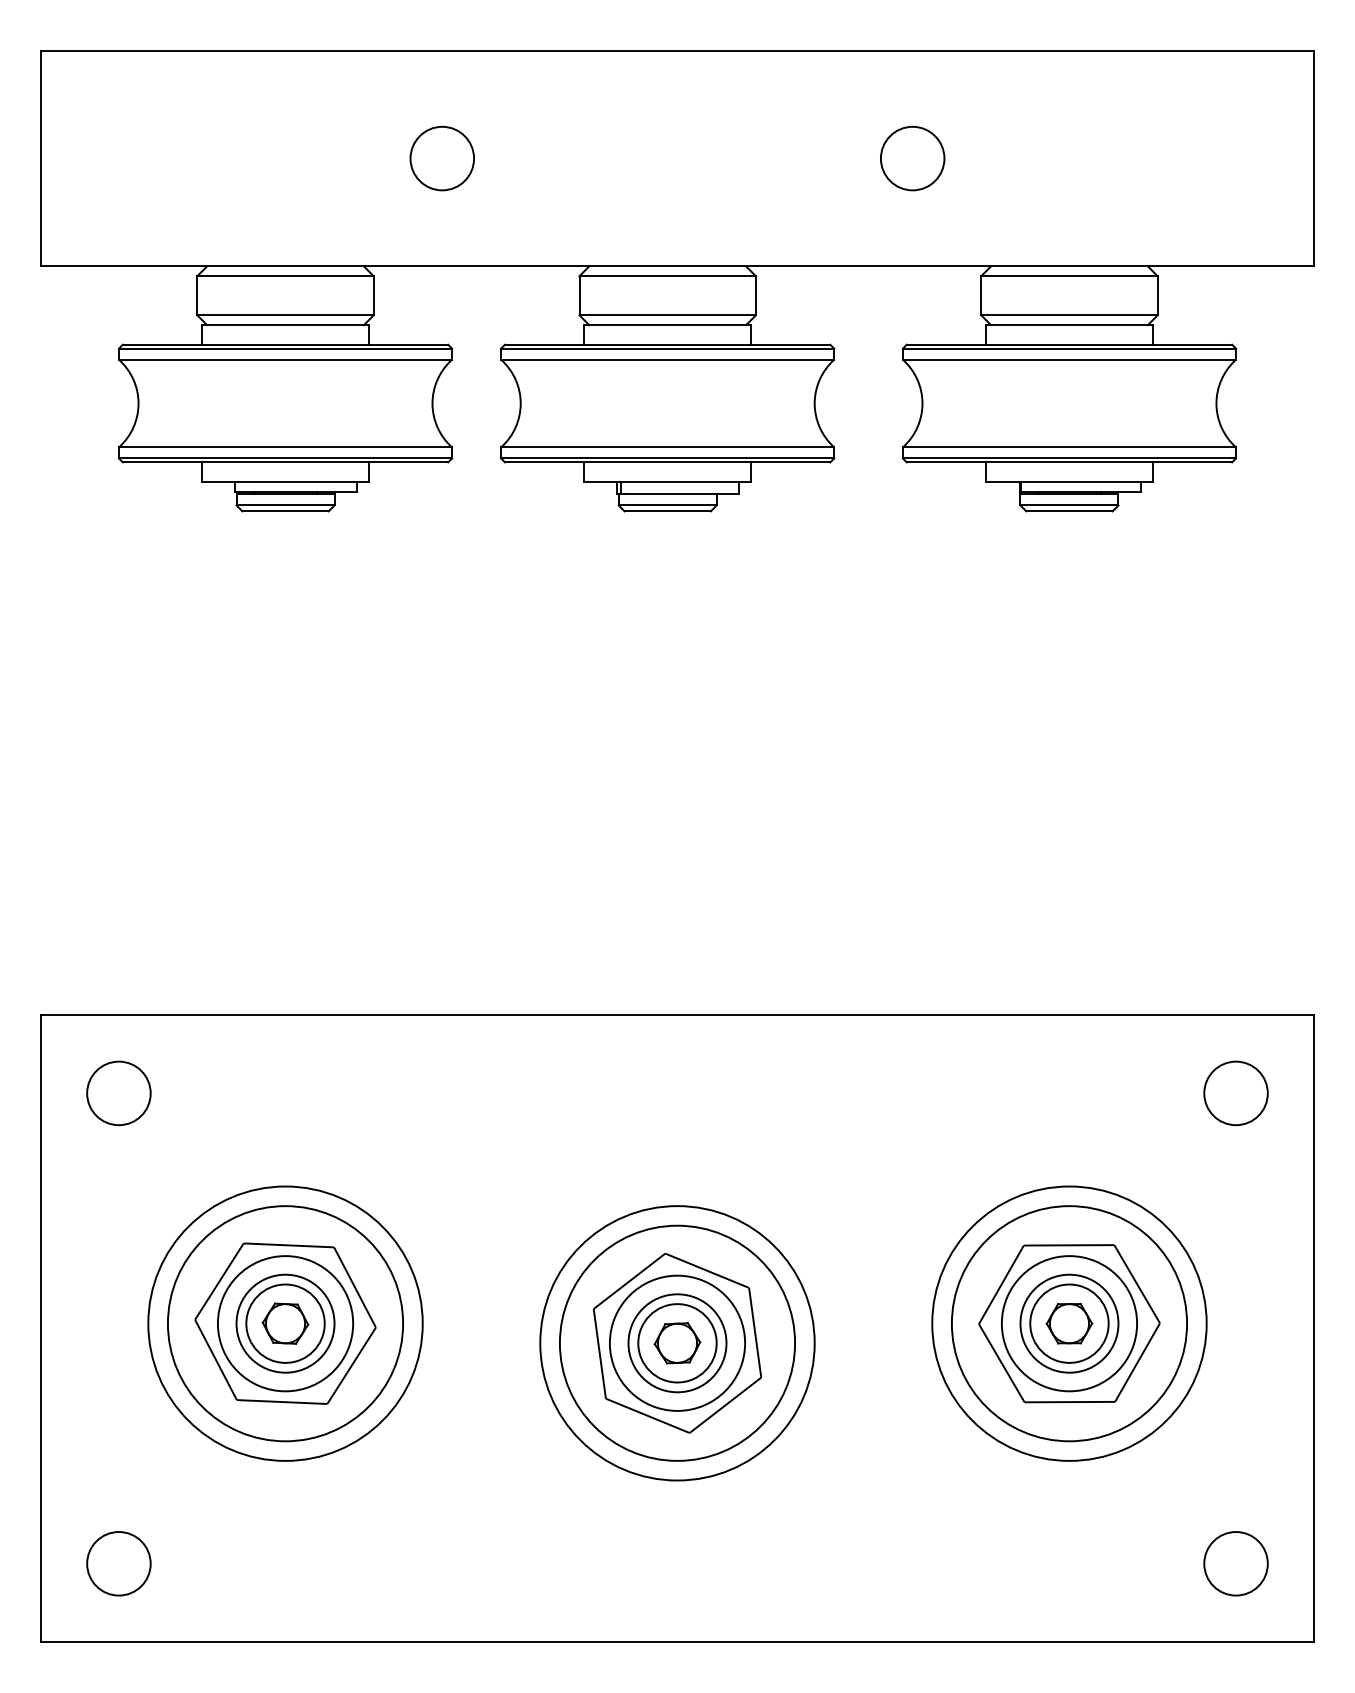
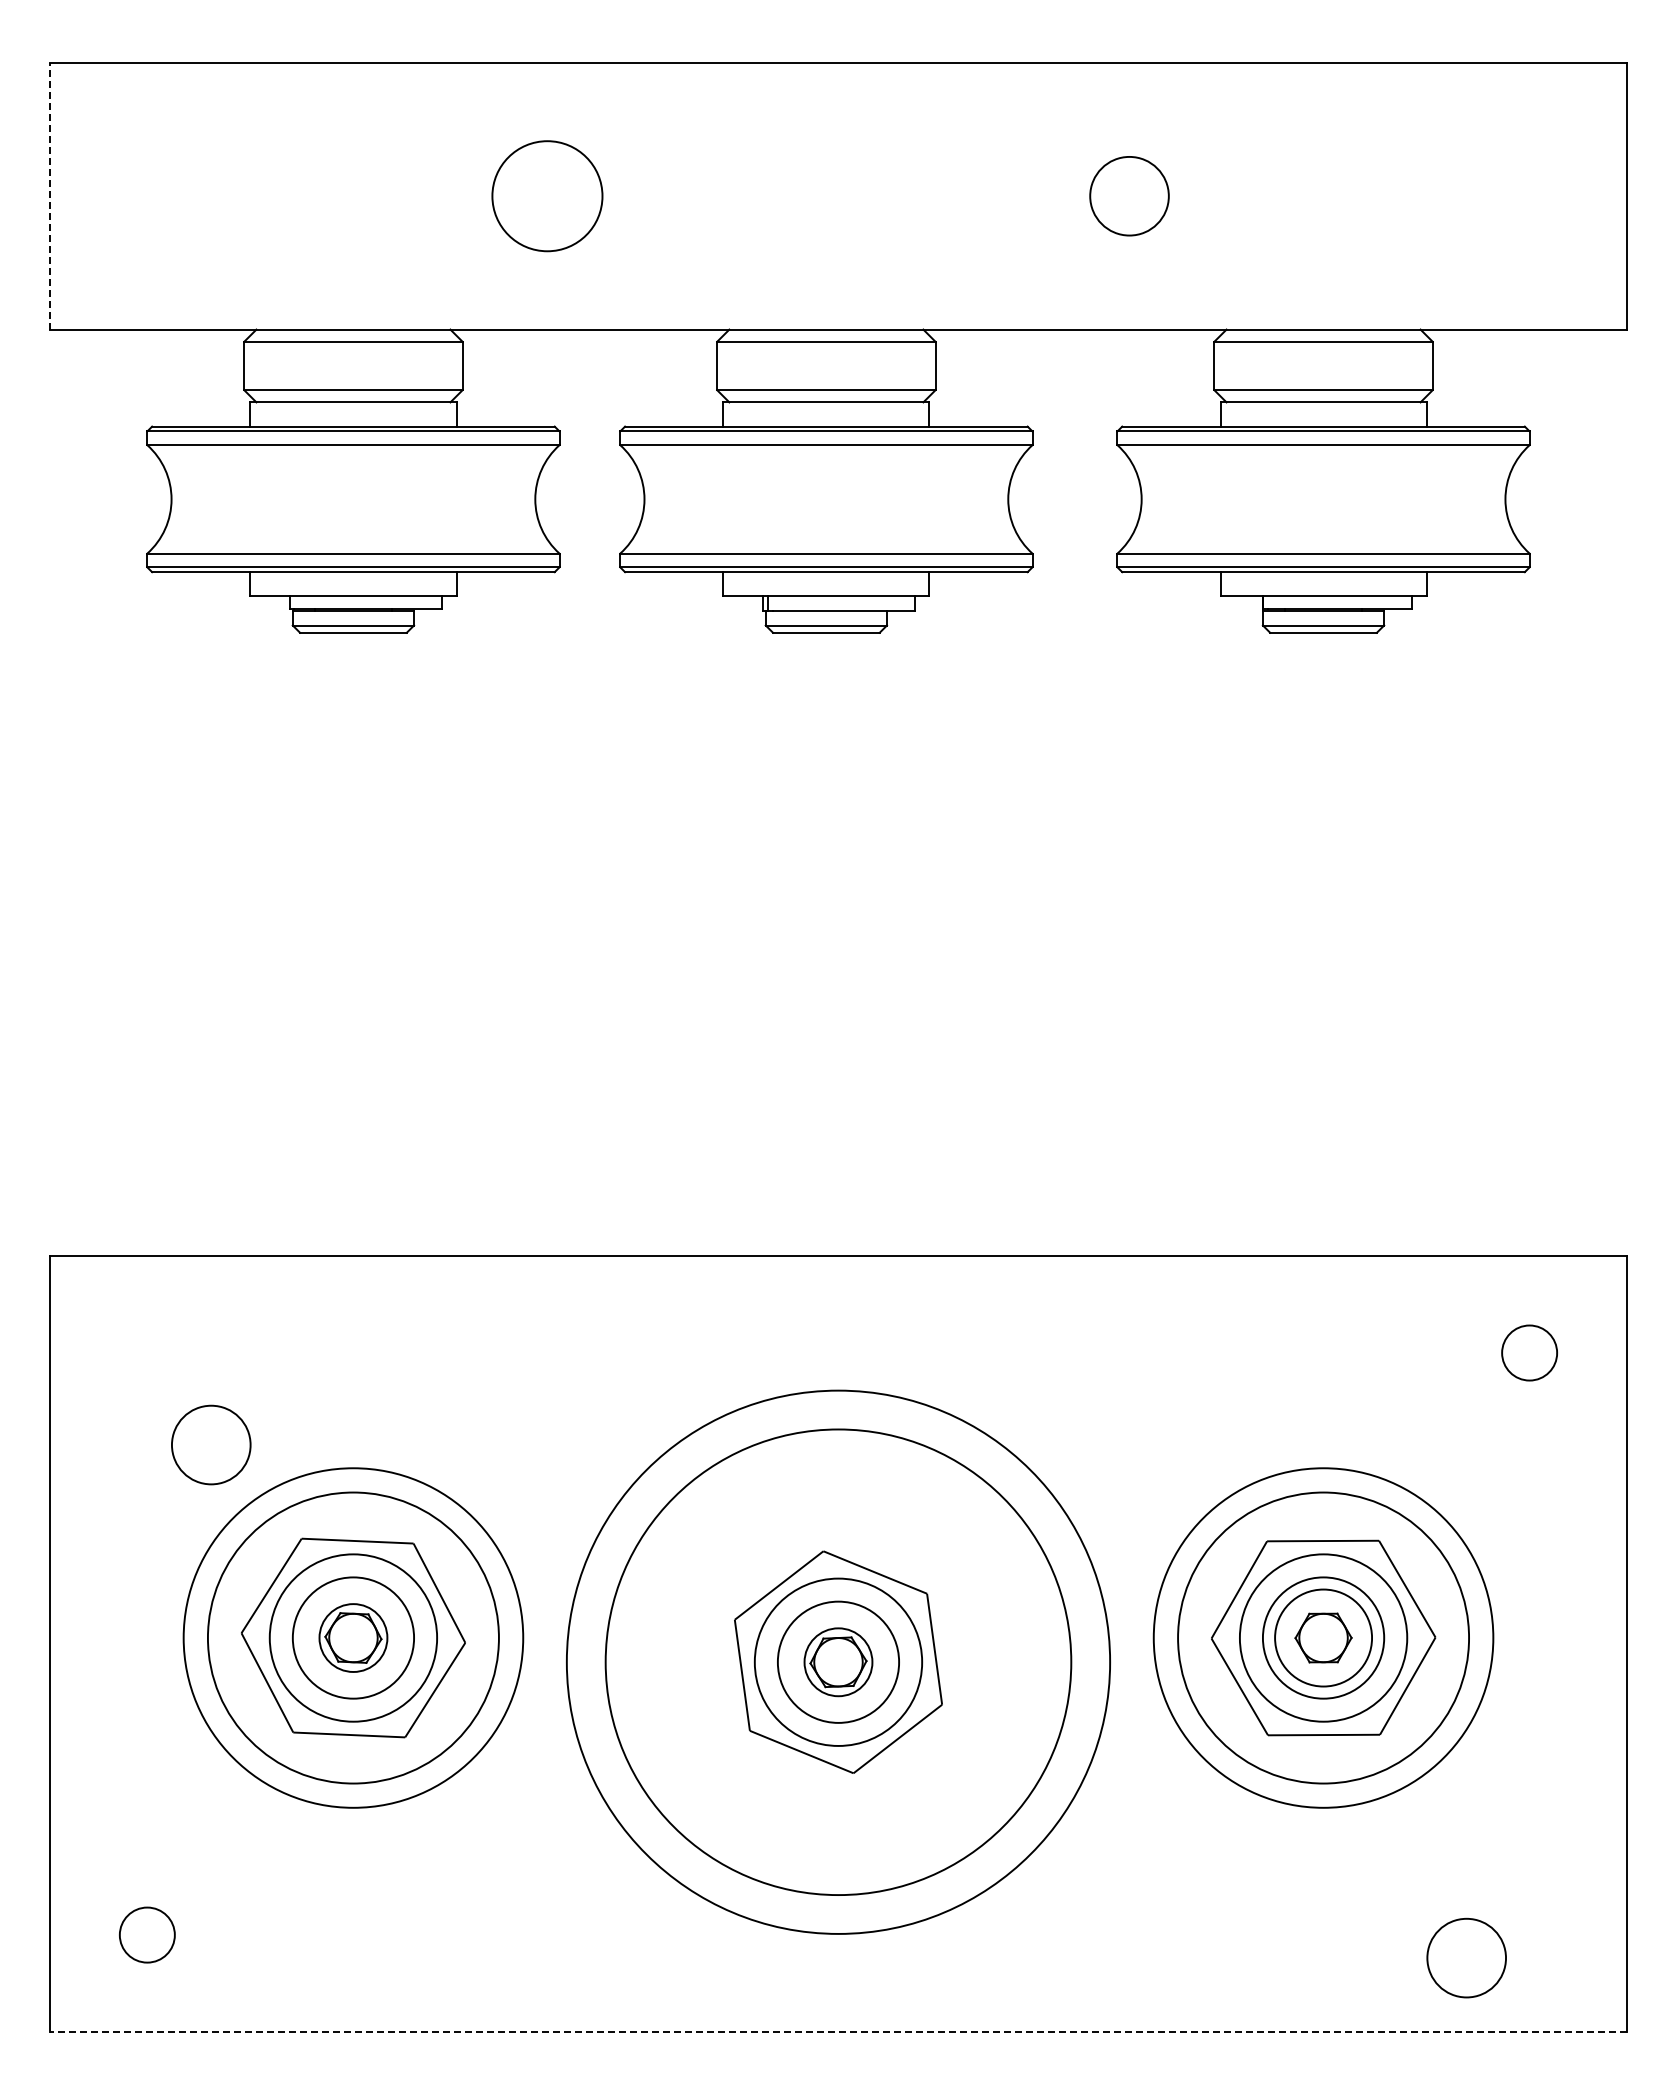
line: (40, 157) -> (50, 195), solid -> dashed
circle: (442, 157) -> (547, 195), size x1.4
circle: (119, 1092) -> (211, 1444), moved
circle: (1235, 1092) -> (1529, 1352), size x0.7
circle: (284, 1323) -> (352, 1637), size x0.7
circle: (677, 1342) -> (838, 1661), size x0.7
circle: (677, 1342) -> (838, 1661), size x1.6
circle: (677, 1343) -> (838, 1662), size x1.6
circle: (119, 1563) -> (147, 1934), size x0.7
circle: (1235, 1563) -> (1466, 1957), moved
line: (676, 1642) -> (837, 2032), solid -> dashed

